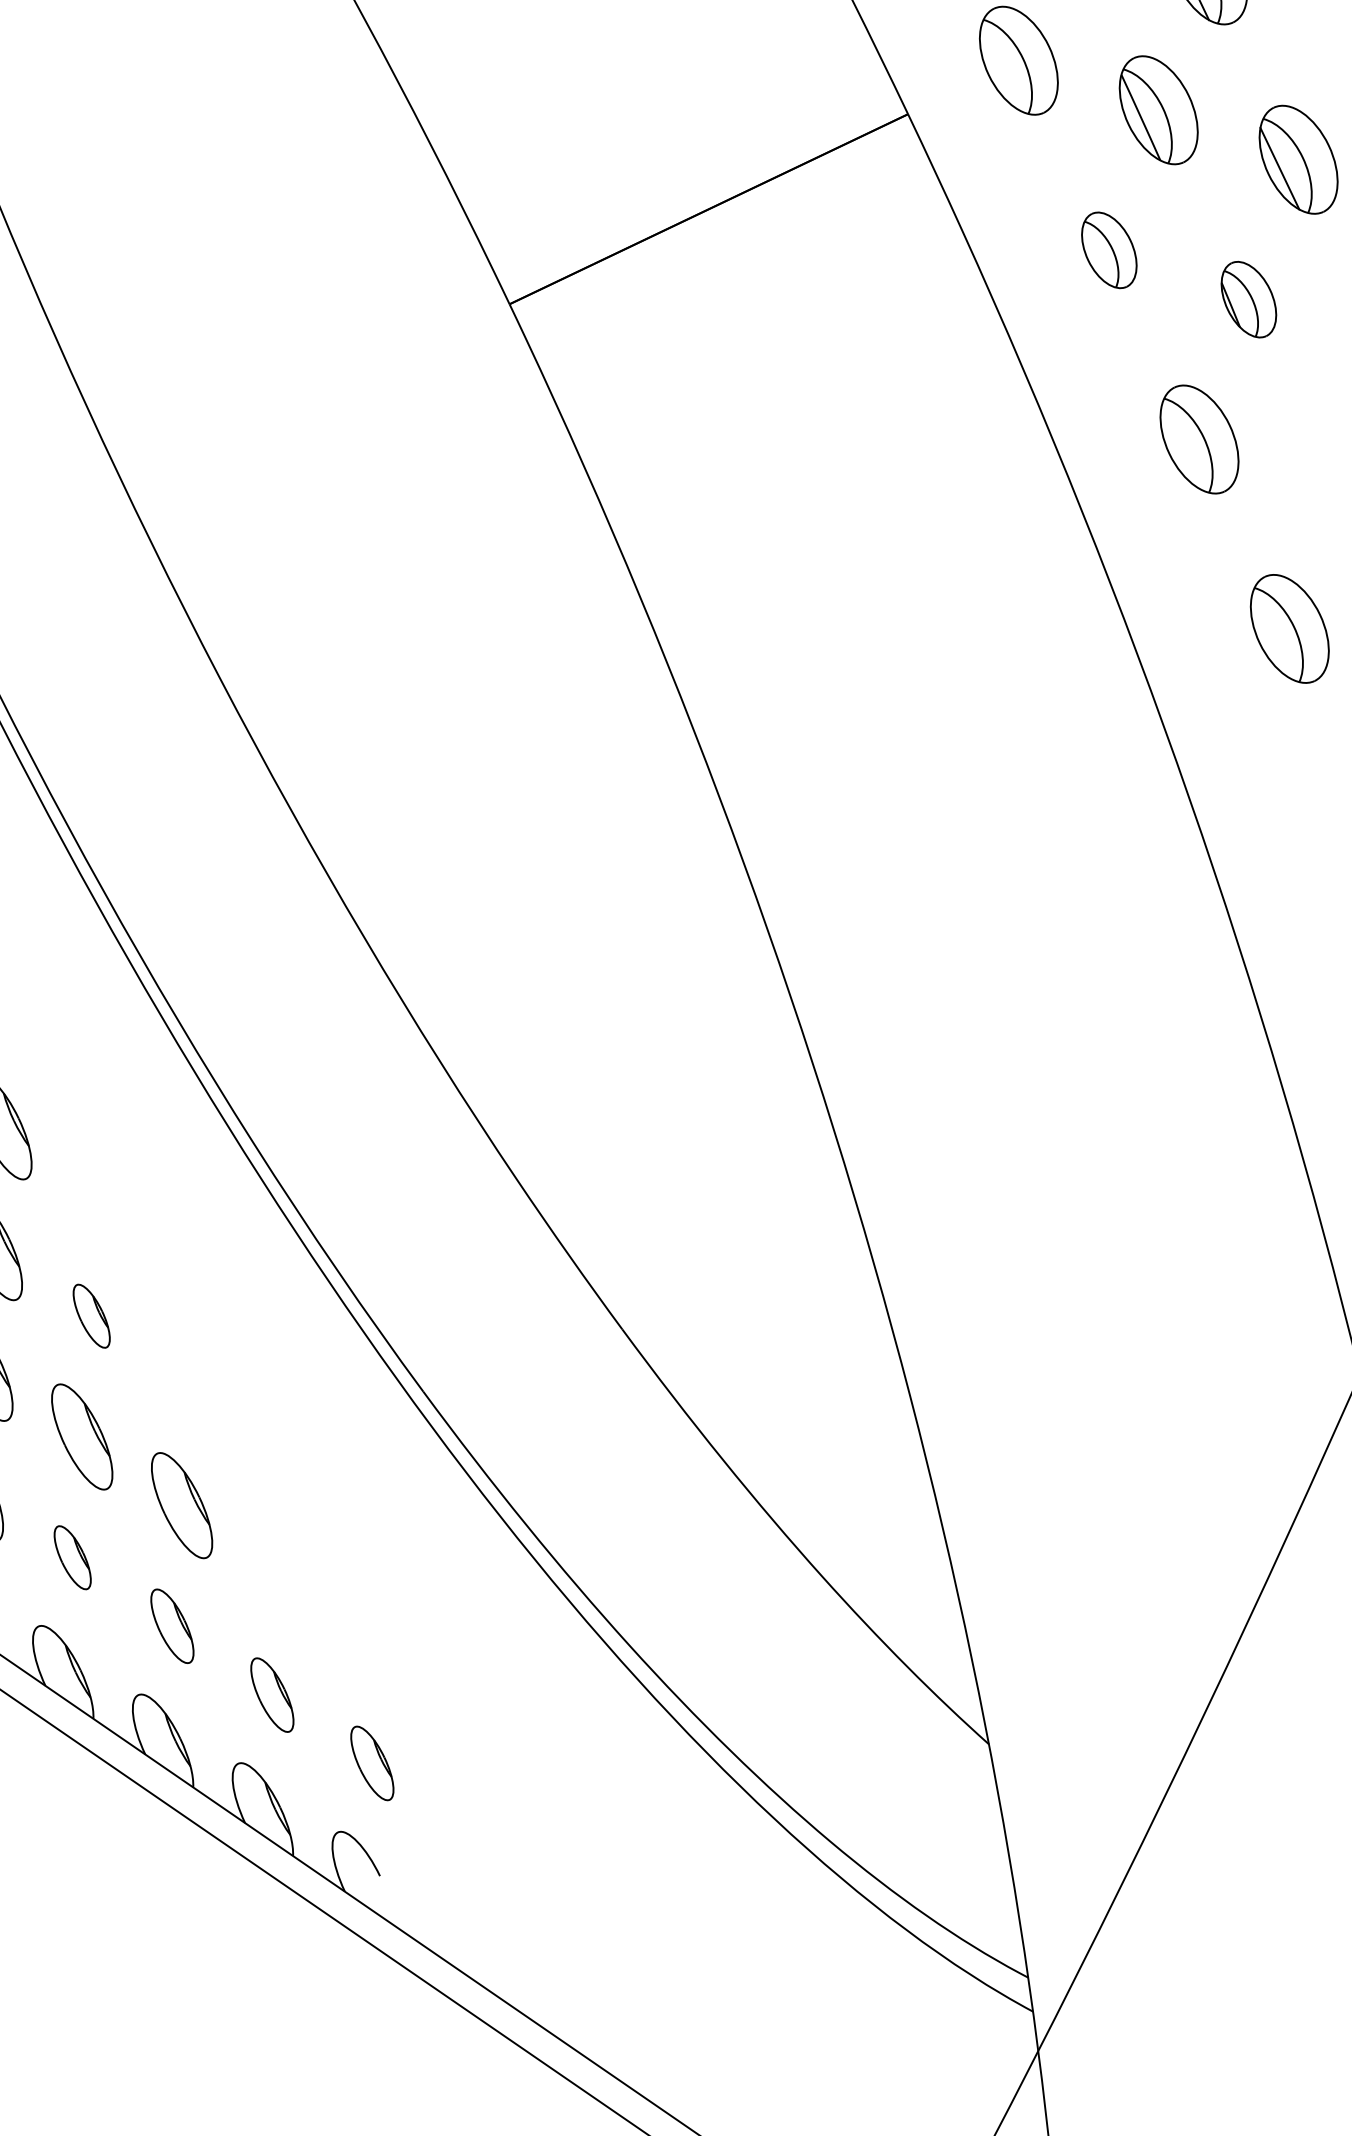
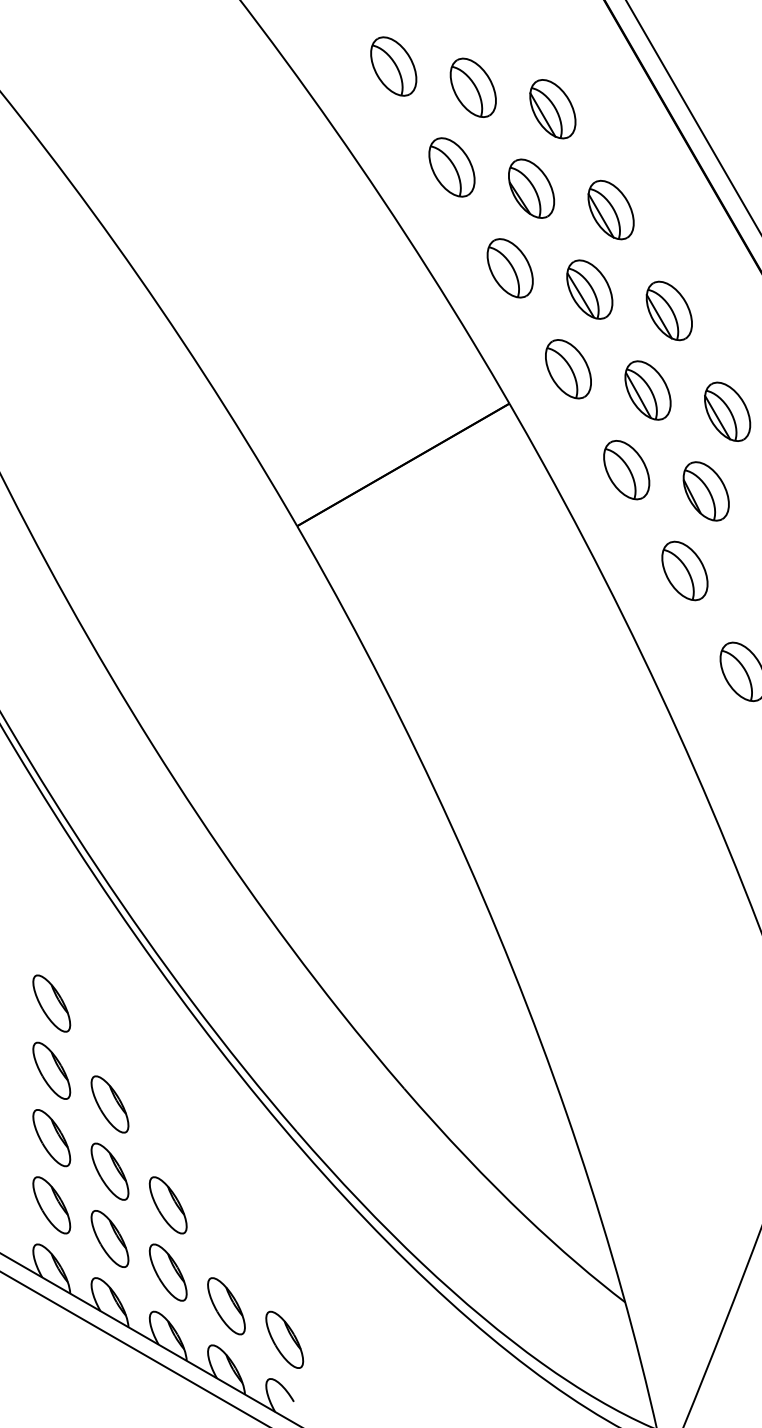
part: (1108, 250) -> (626, 470), size x1.43
part: (1247, 299) -> (705, 491), size x1.43
part: (90, 1316) -> (109, 1104), size x1.67
part: (71, 1556) -> (109, 1238), size x1.67
part: (171, 1626) -> (167, 1272), size x1.43
part: (272, 1695) -> (226, 1306), size x1.43
part: (371, 1762) -> (284, 1339), size x1.43

